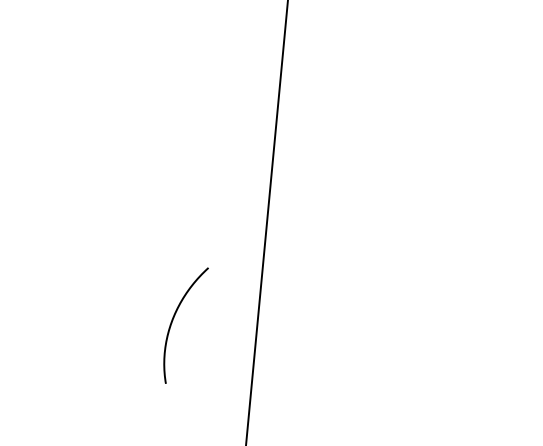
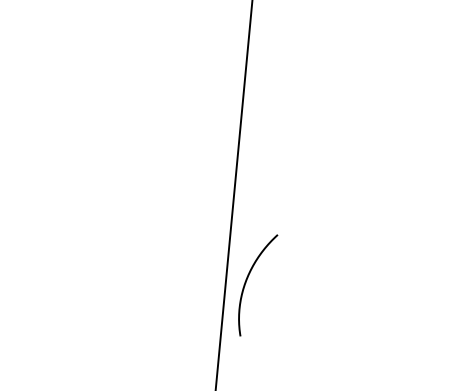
curve: (173, 320) -> (247, 280), moved

